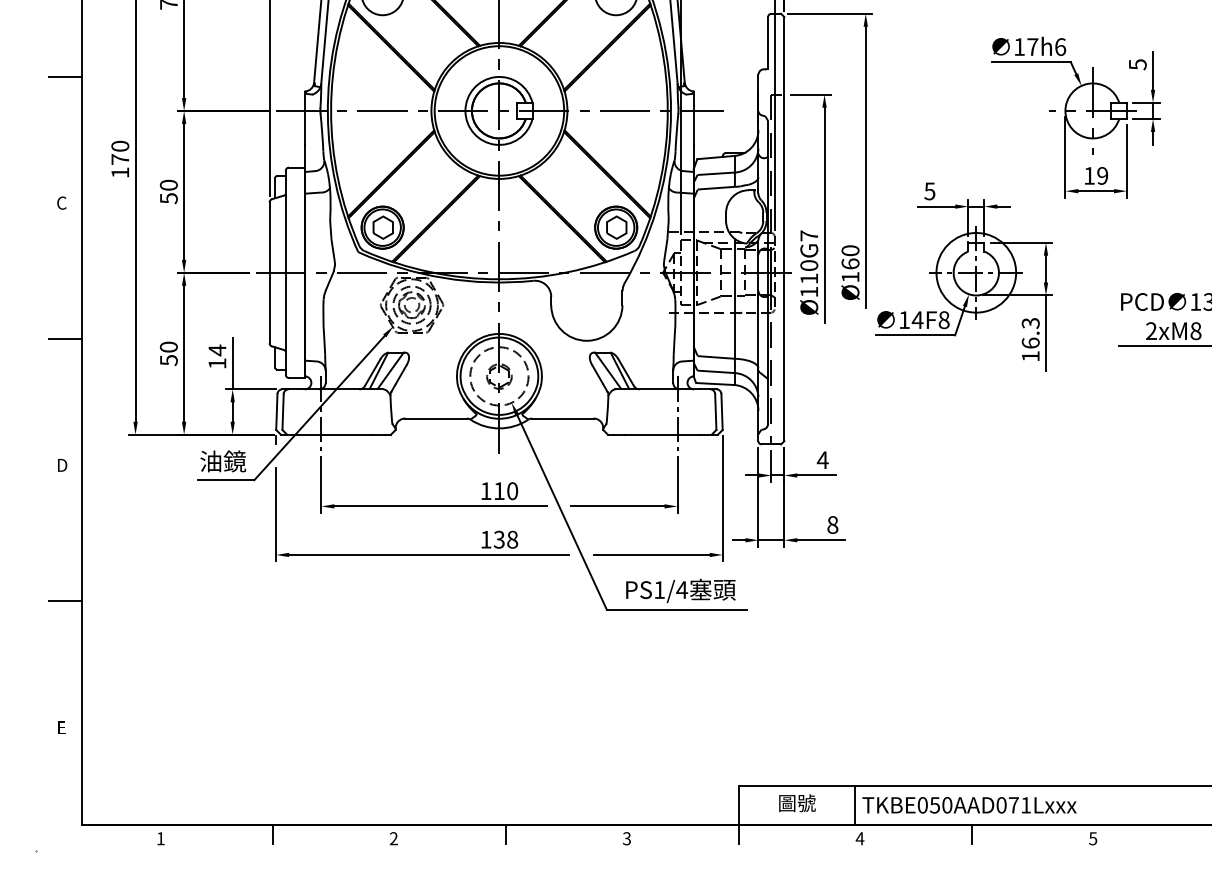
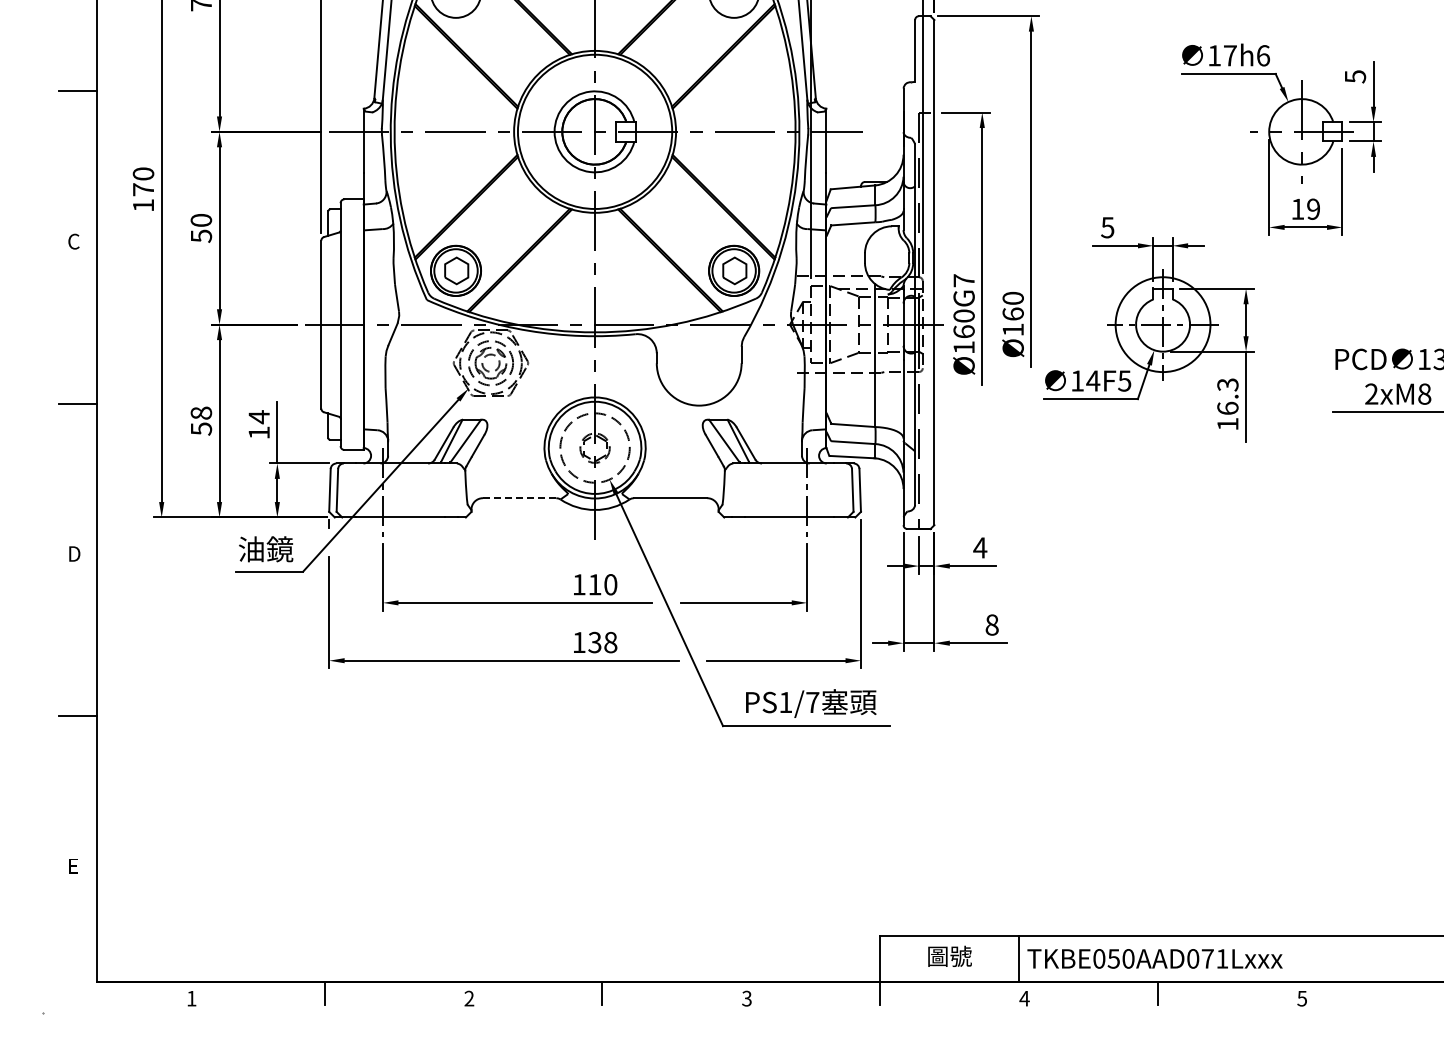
text: (808, 278) -> (963, 331), Ø110G7 -> Ø160G7
text: (943, 319) -> (1124, 380), 14F8 -> 14F5
text: (168, 346) -> (201, 412), 50 -> 58
line: (435, 418) -> (519, 498), solid -> dashed
text: (681, 590) -> (812, 702), PS1/4 -> PS1/7

